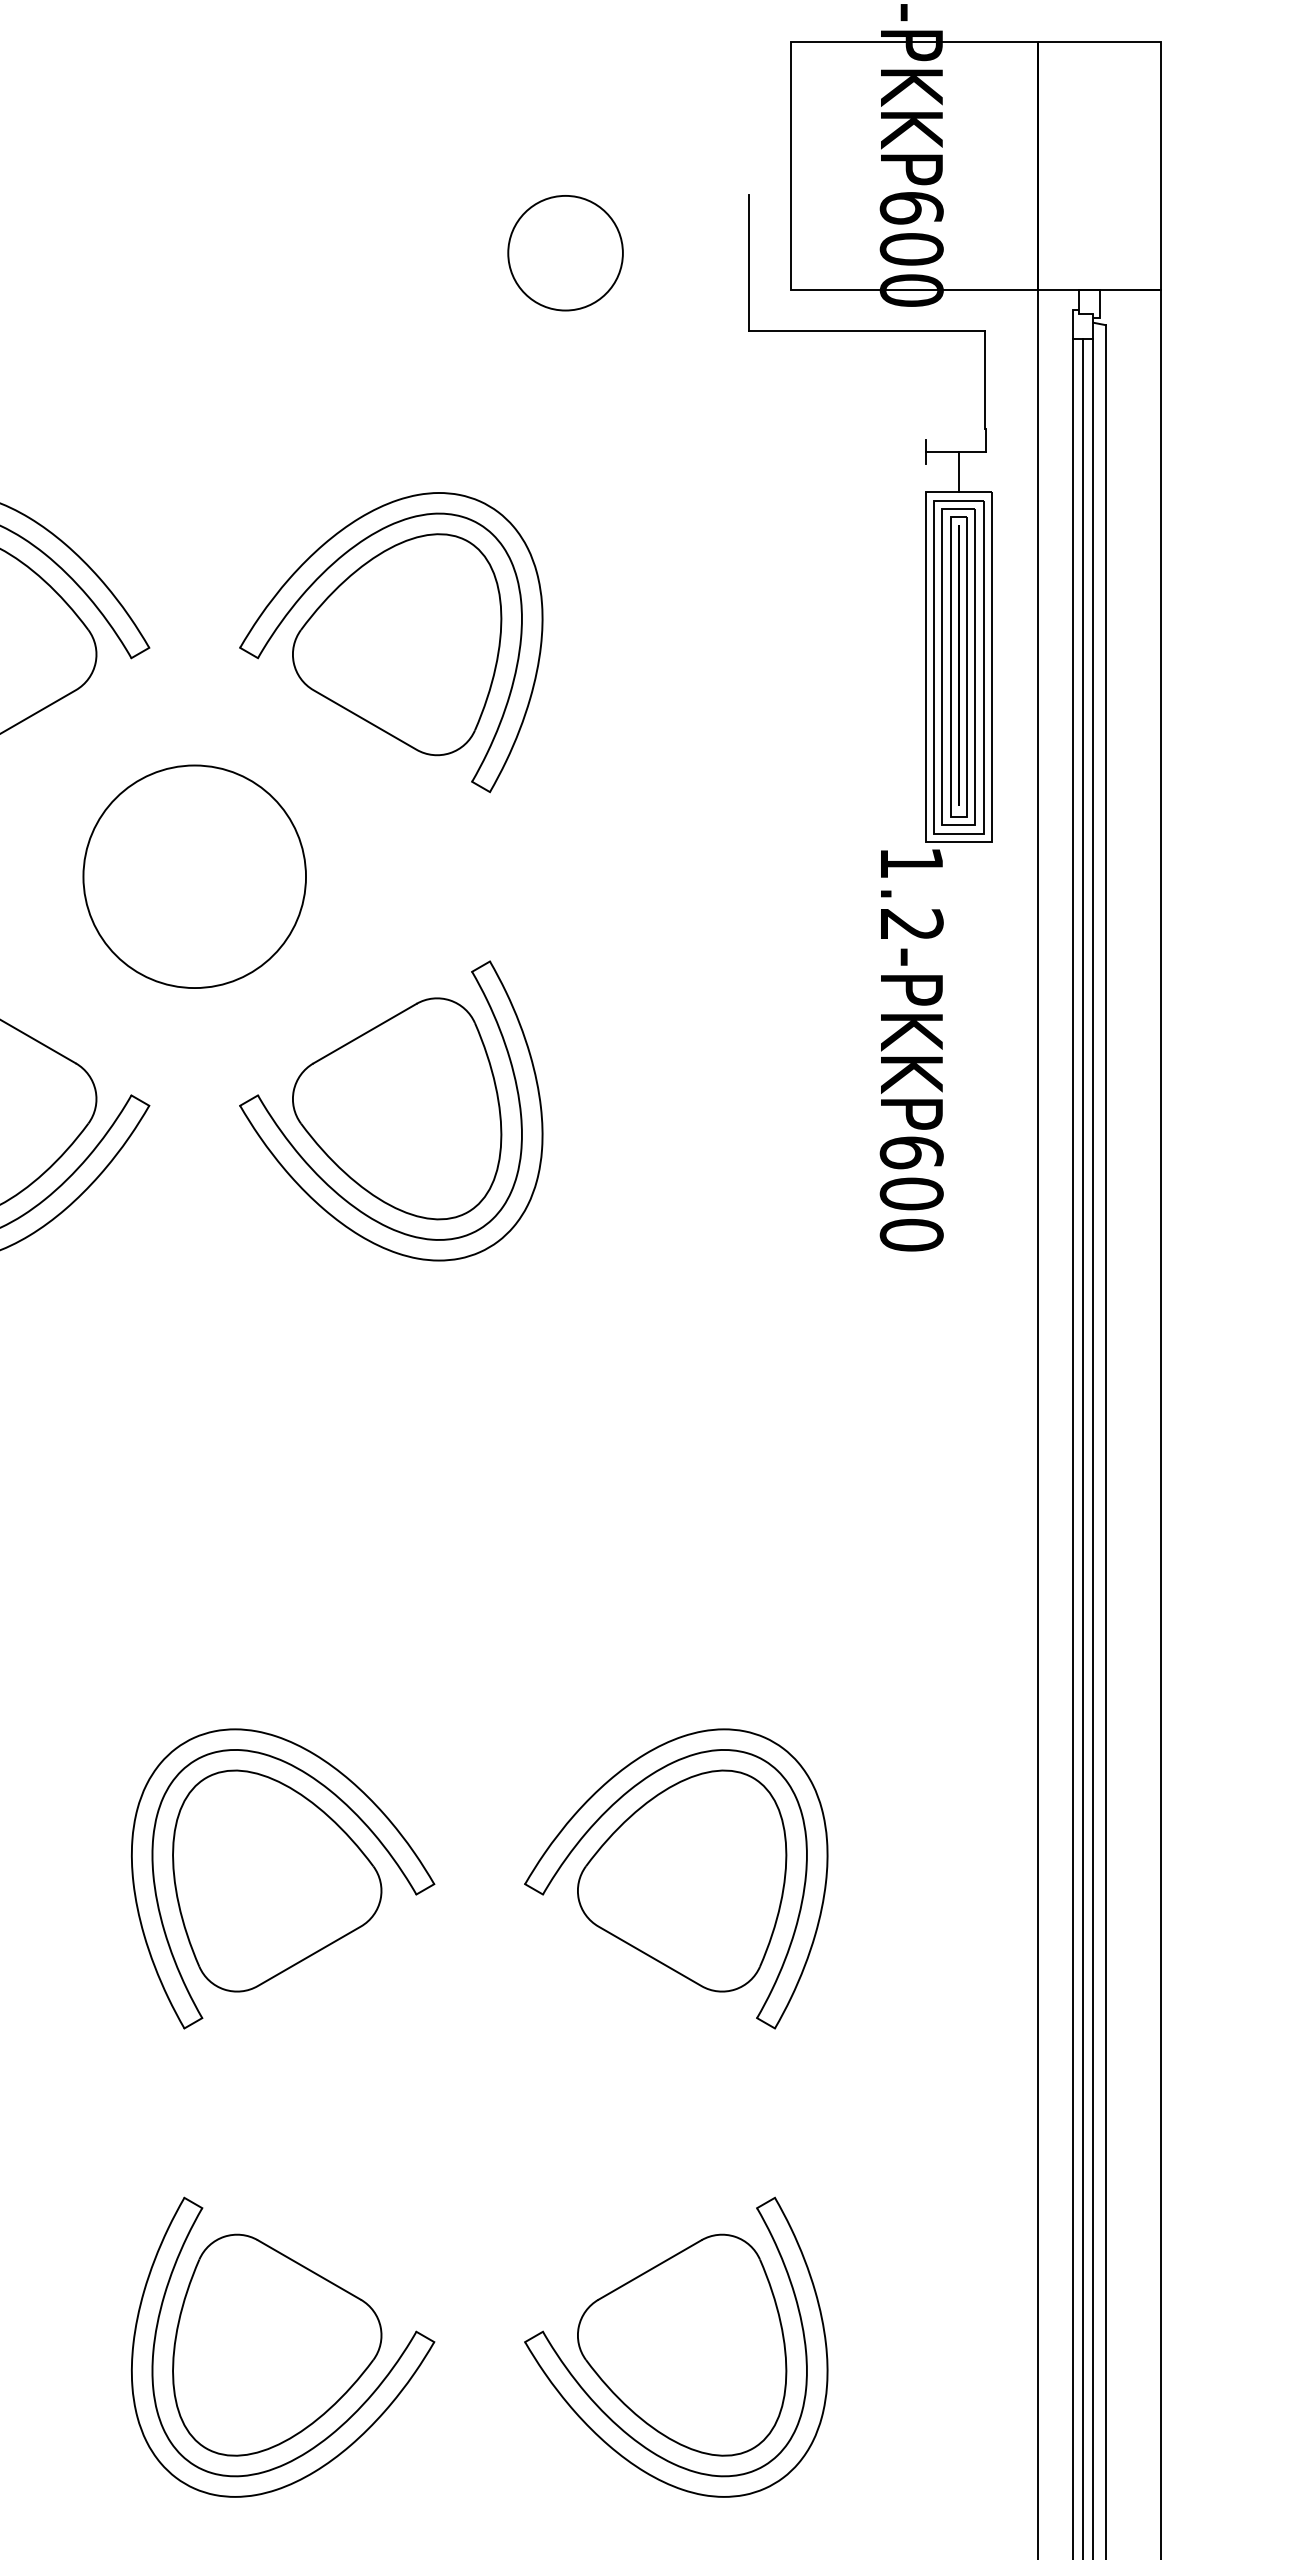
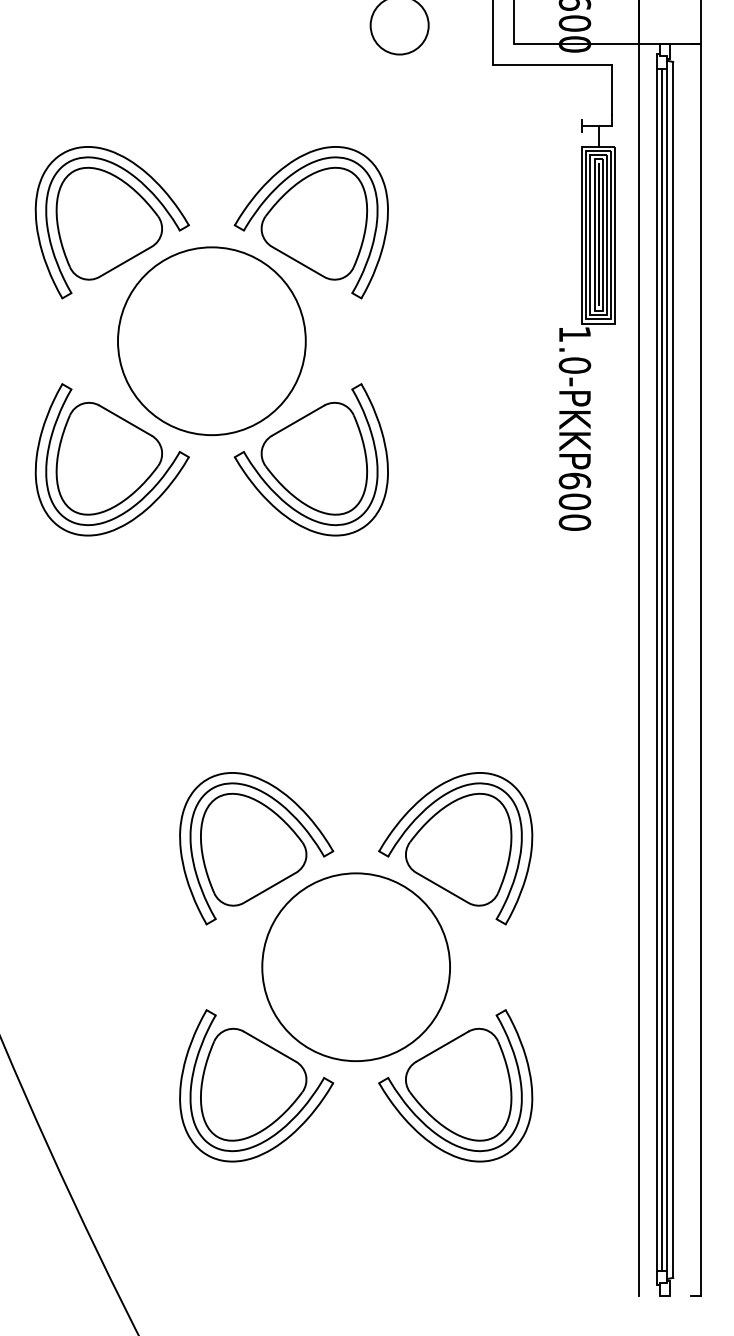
circle: (193, 877) -> (211, 341), size x1.67
text: (910, 924) -> (574, 365), 1.2-PKKP600 -> 1.0-PKKP600
circle: (478, 2113) -> (355, 967), added

